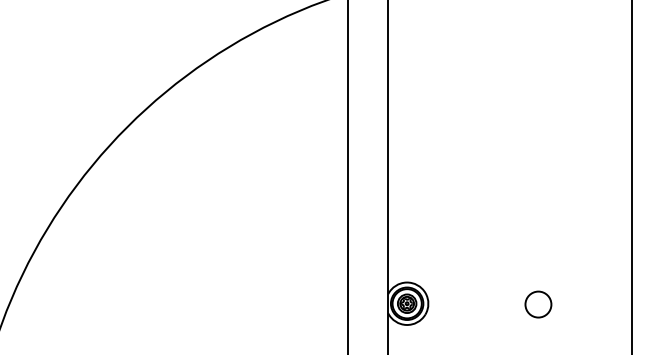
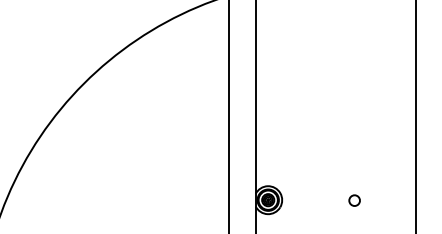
circle: (538, 304) -> (354, 200), size x0.62

